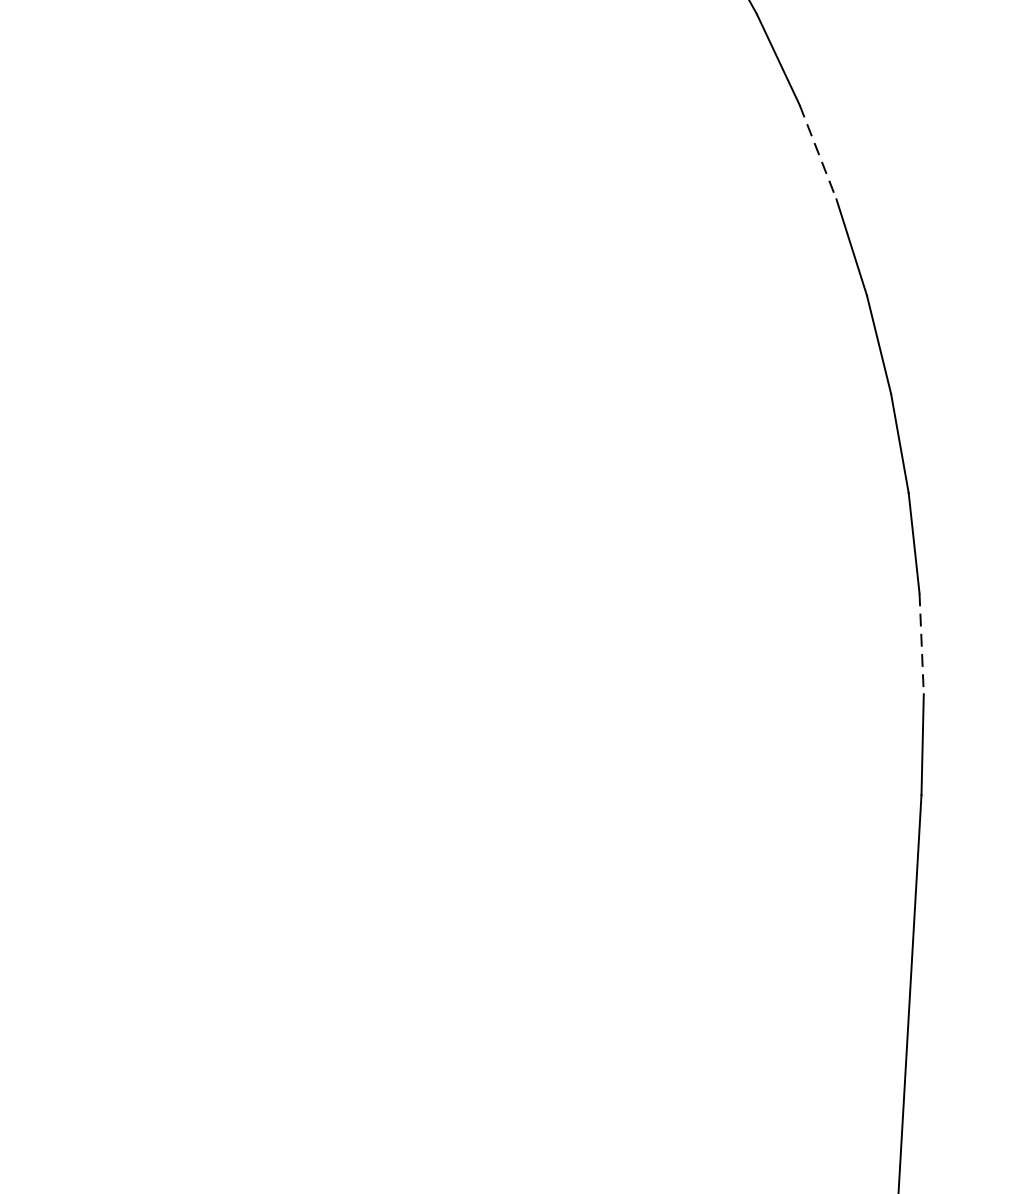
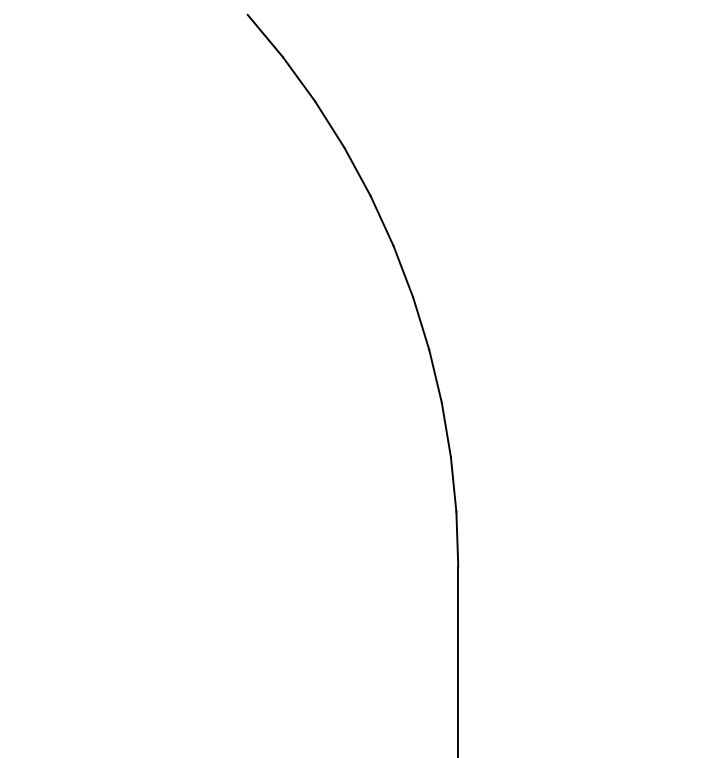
line: (818, 153) -> (382, 221), dashed -> solid
line: (921, 643) -> (453, 484), dashed -> solid

